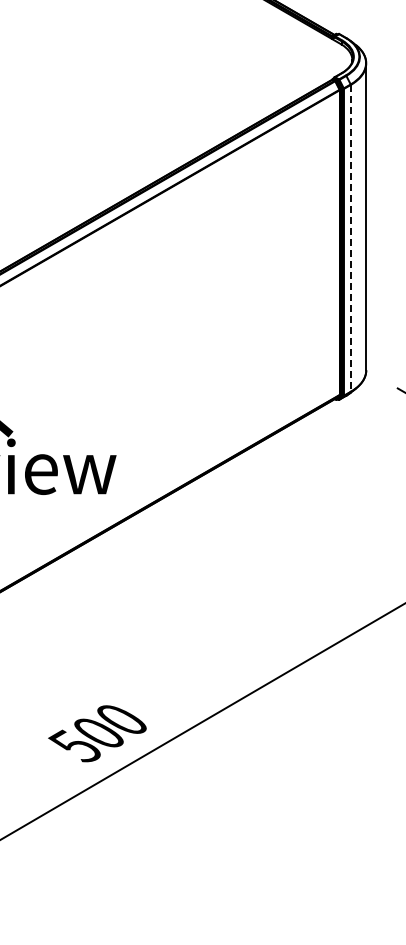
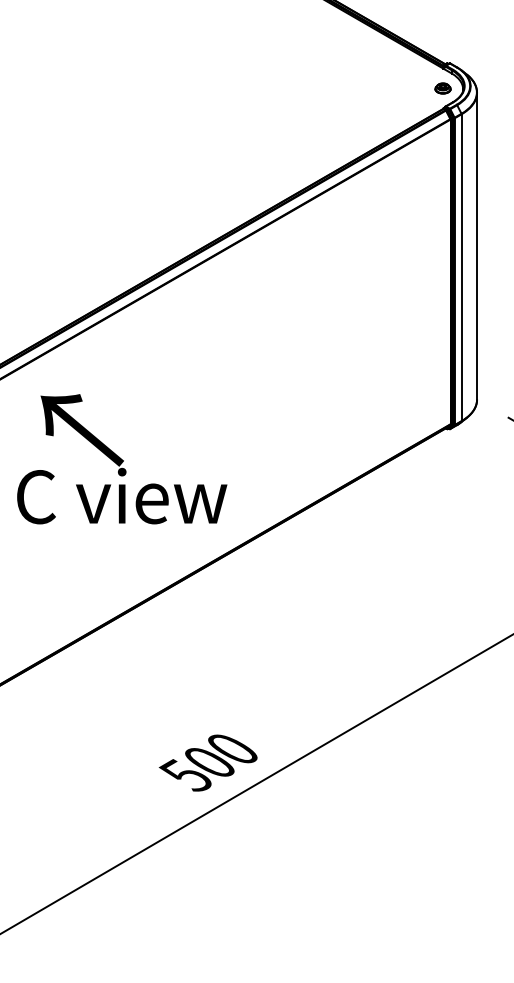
part: (331, 59) -> (442, 88), added
line: (350, 239) -> (461, 268), dashed -> solid

